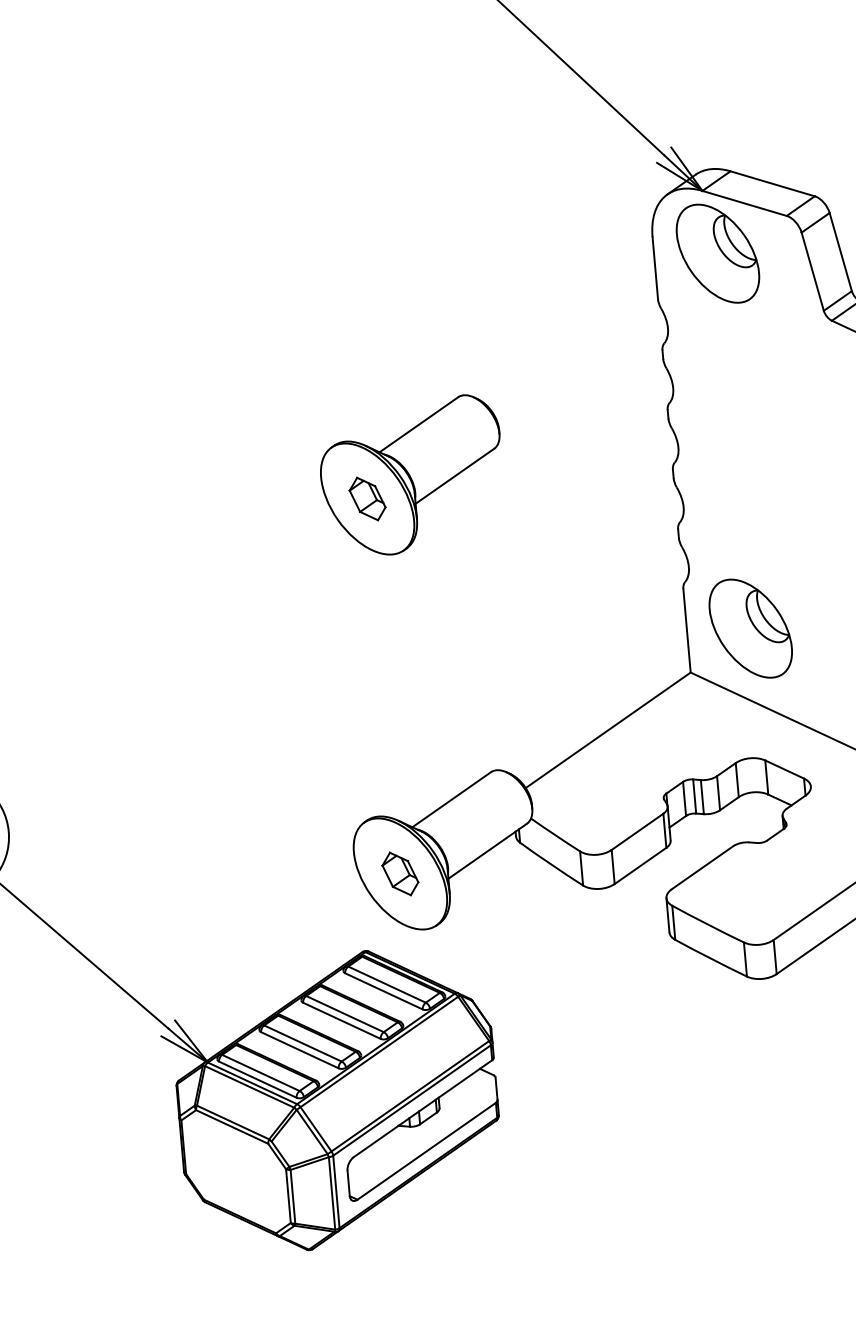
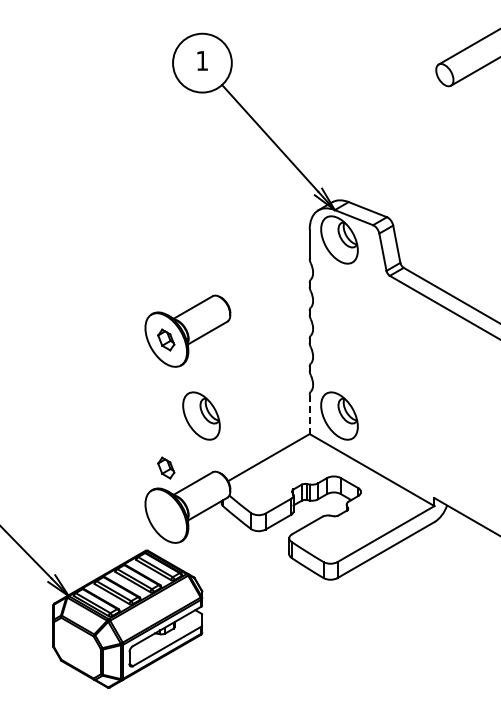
line: (686, 630) -> (309, 414), solid -> dashed
part: (456, 653) -> (201, 415), added
part: (400, 872) -> (166, 467), moved

